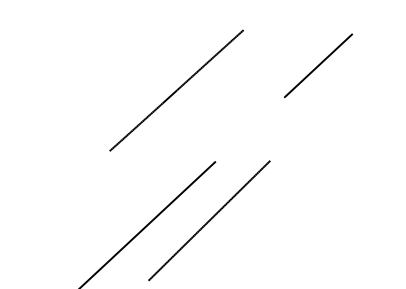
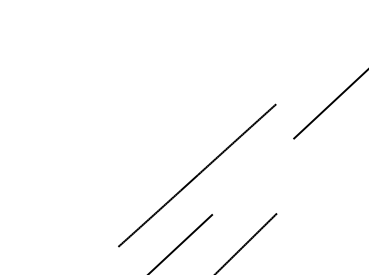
line: (176, 90) -> (197, 175), moved

